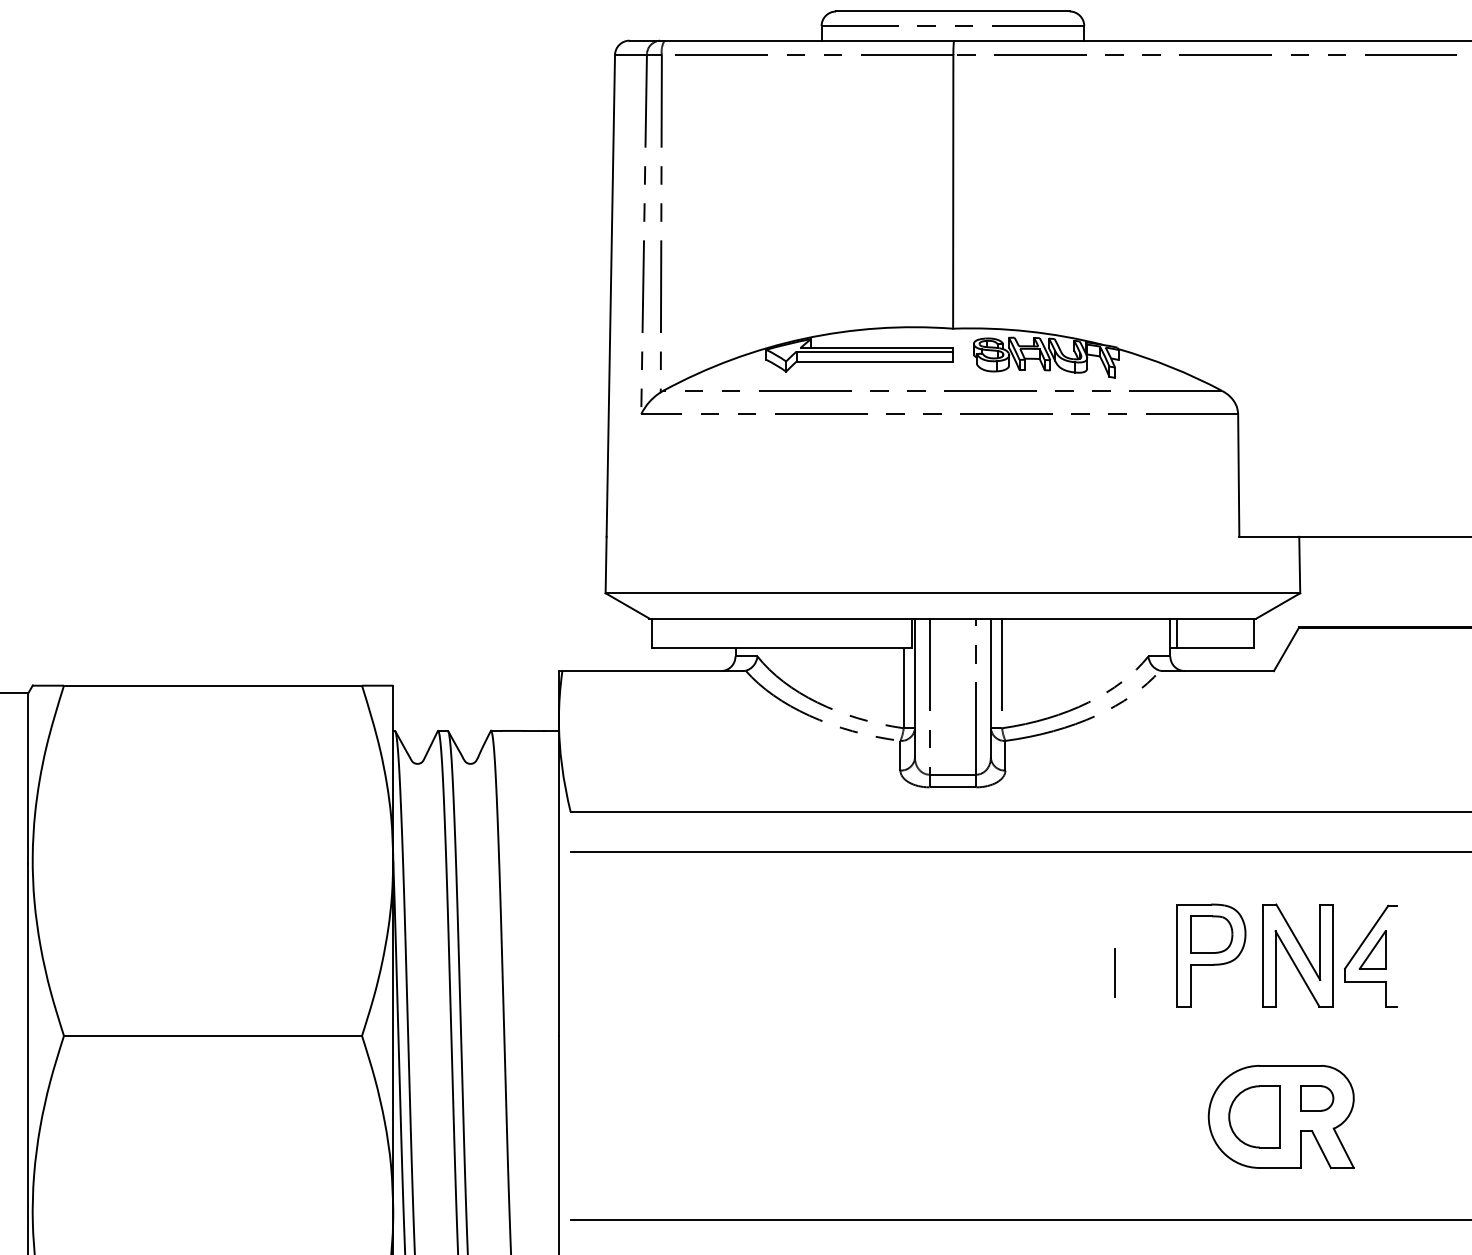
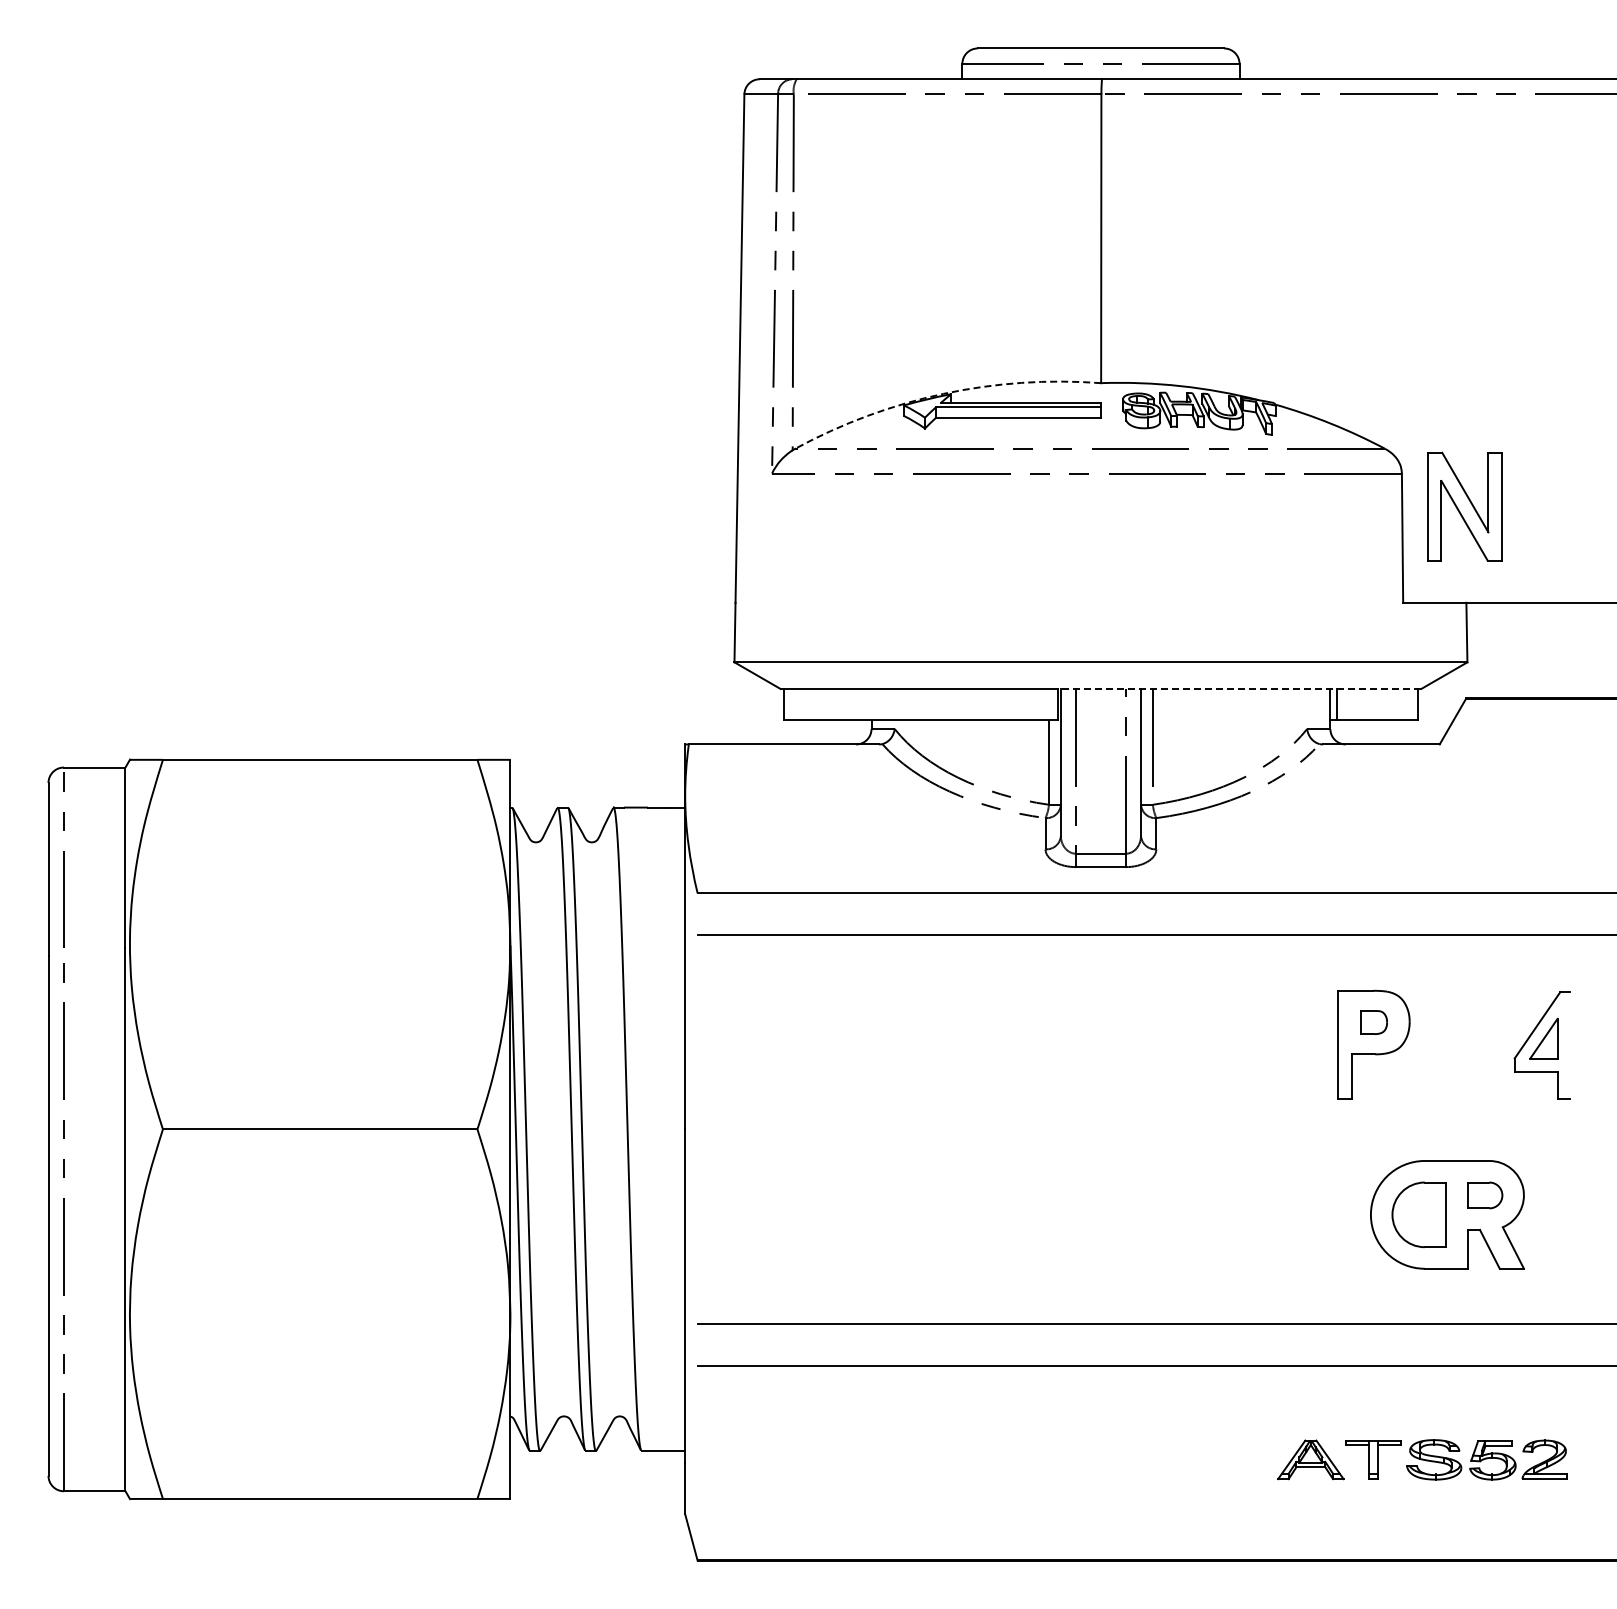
arc: (803, 338) -> (943, 393), solid -> dashed
line: (1084, 619) -> (1239, 689), solid -> dashed
part: (1211, 934) -> (1373, 1022), size x0.6
part: (1297, 955) -> (1464, 506), moved
line: (1115, 972) -> (1272, 1062), removed

